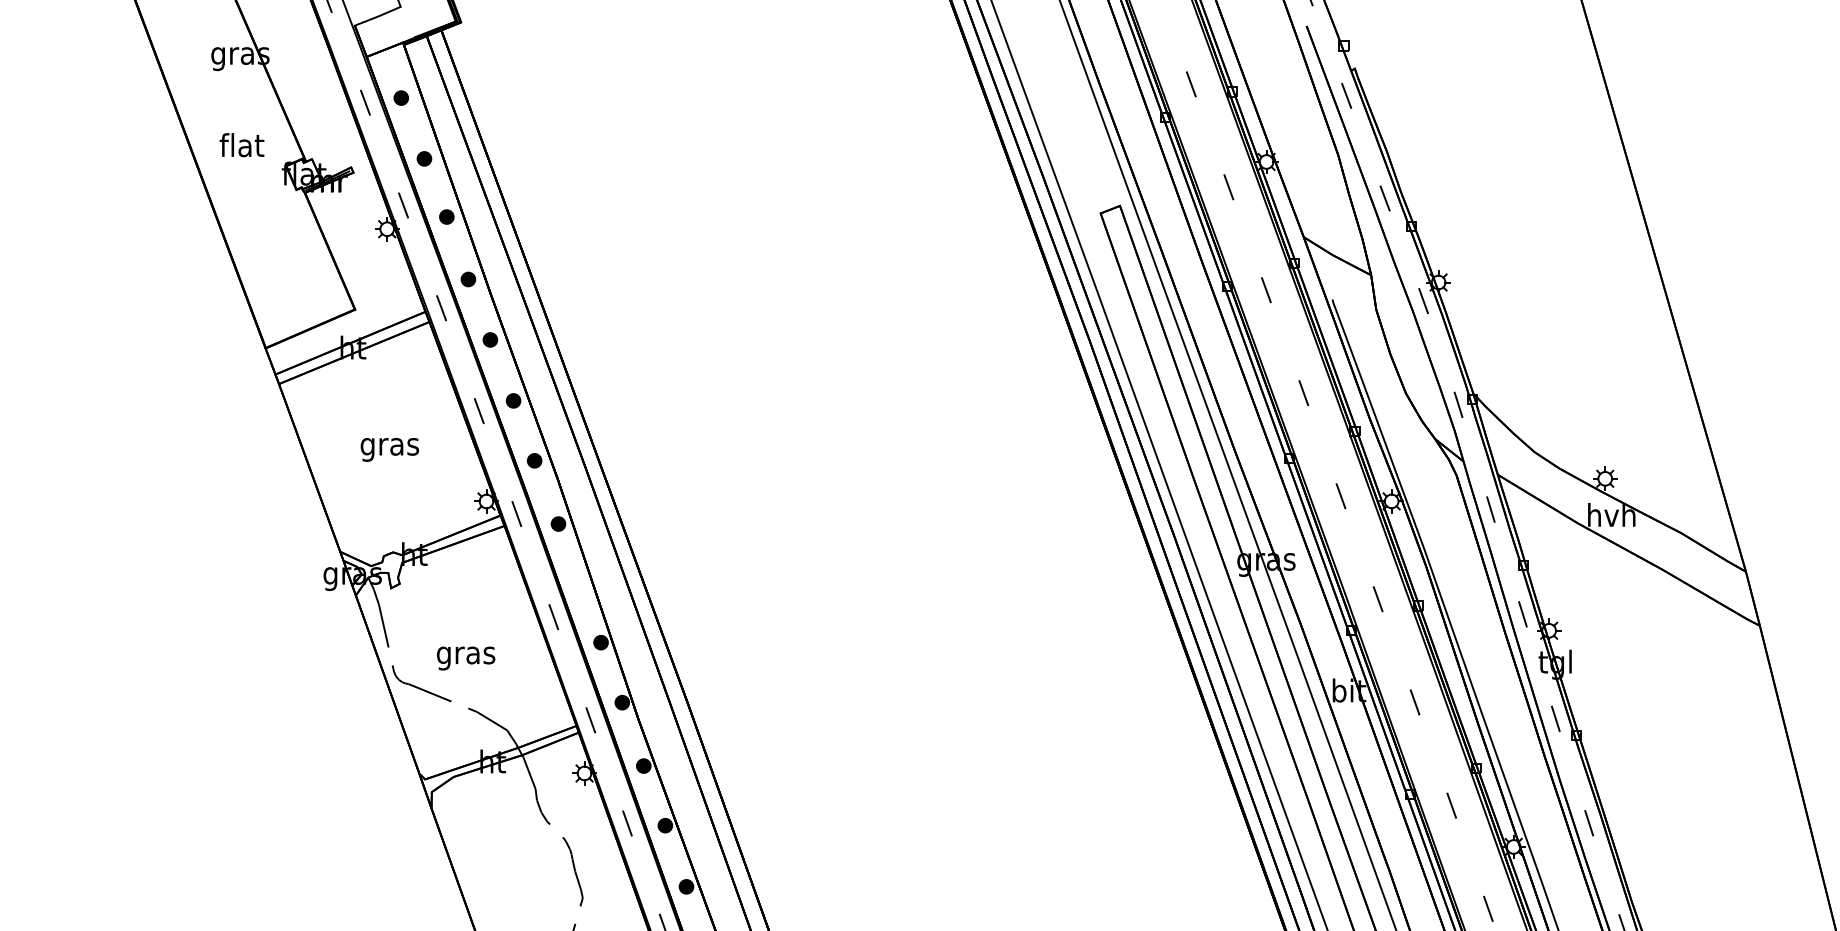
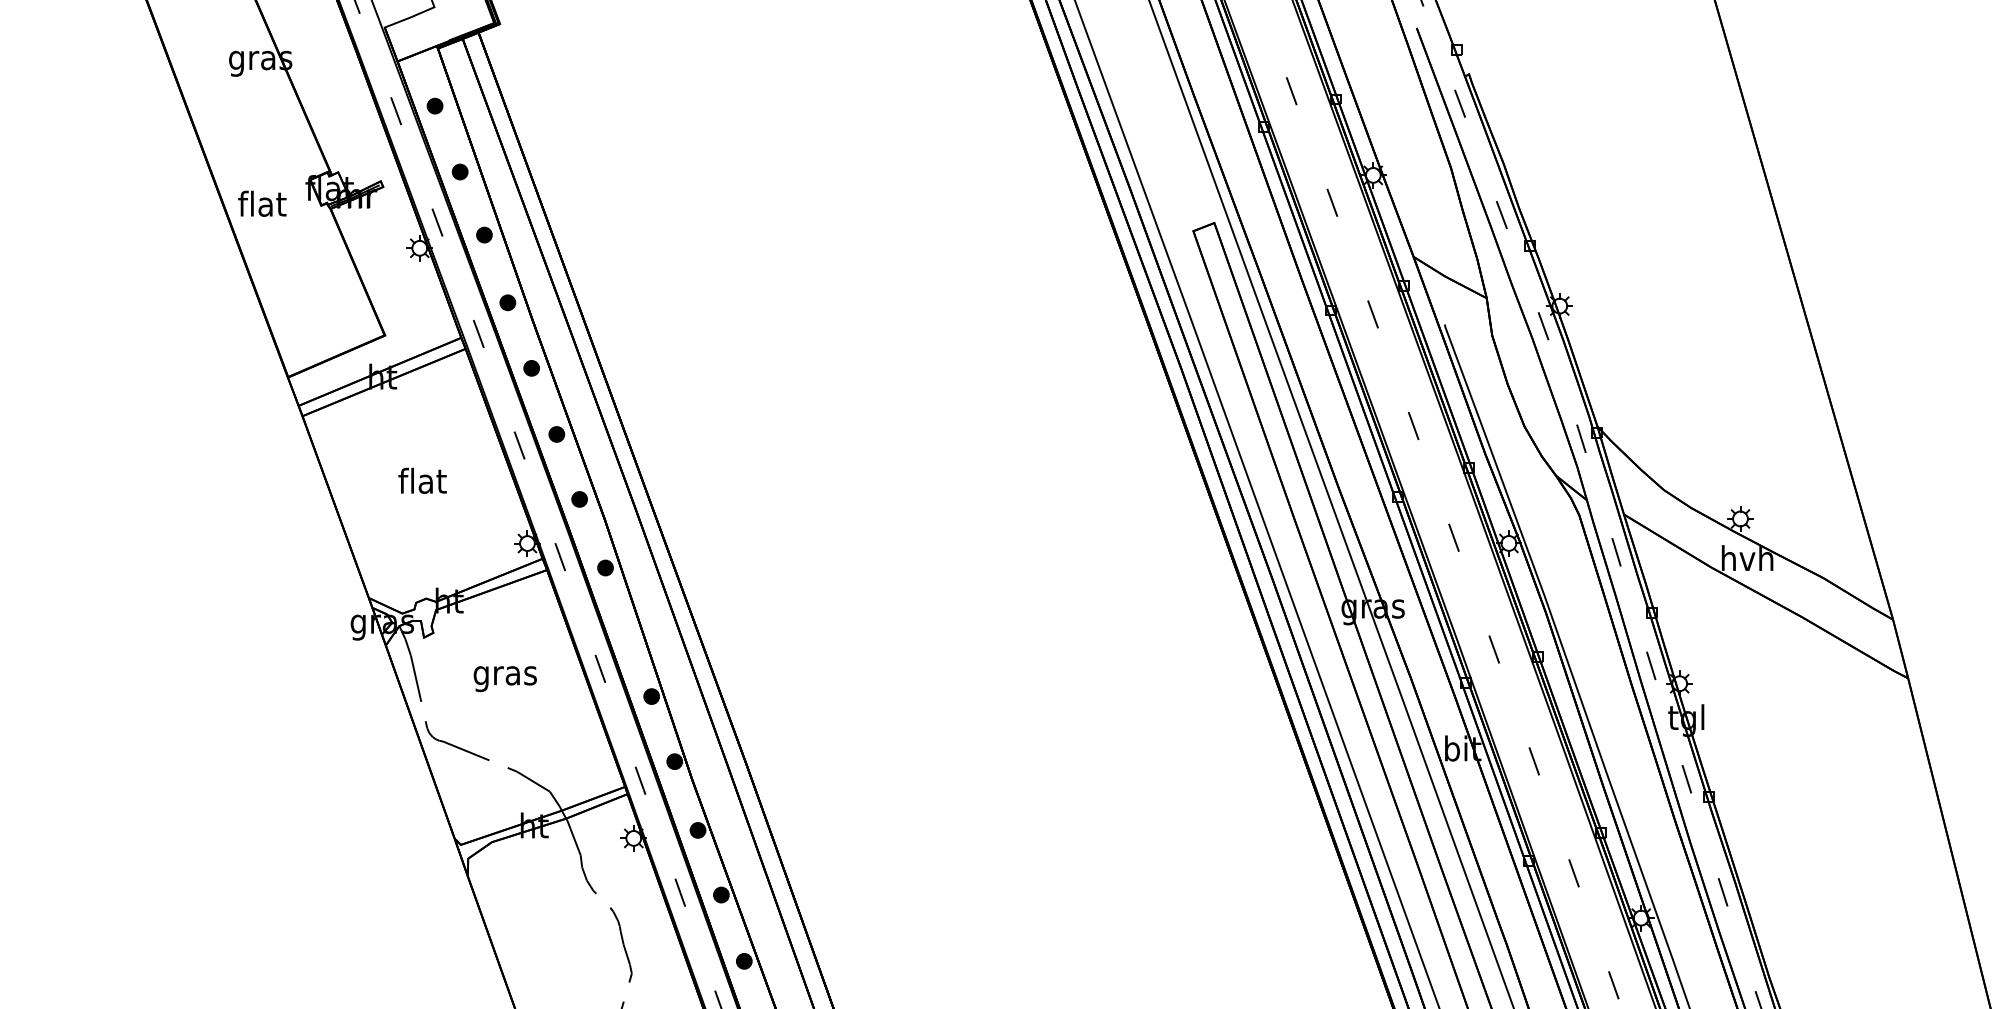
text: (241, 145) -> (261, 204), moved
text: (389, 446) -> (422, 483), gras -> flat
text: (466, 658) -> (505, 679), moved

